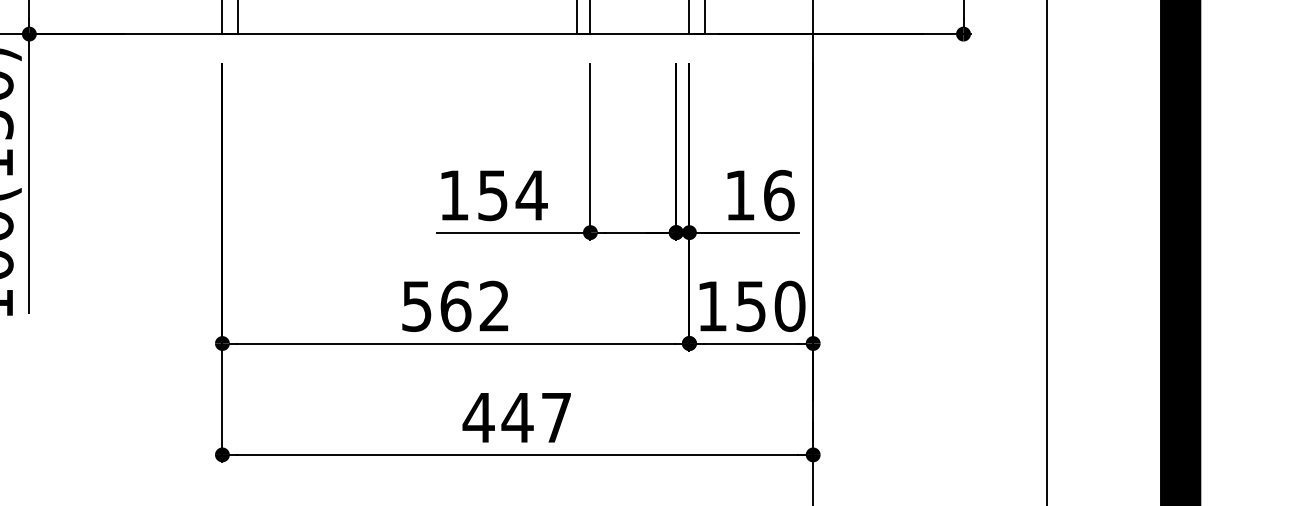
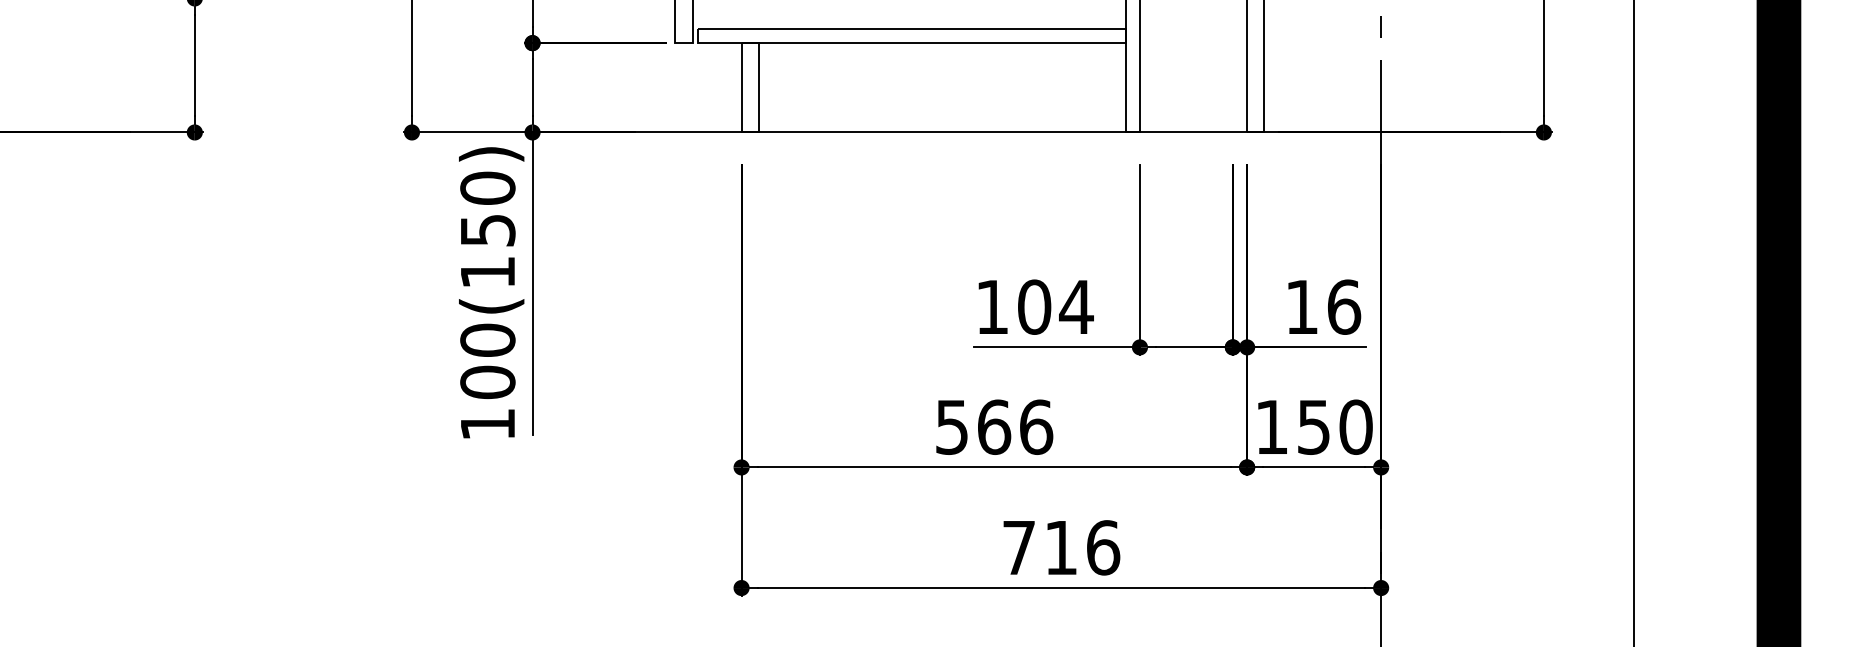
text: (492, 194) -> (1034, 306), 154 -> 104
text: (494, 305) -> (1036, 426), 562 -> 566
text: (517, 417) -> (1060, 547), 447 -> 716

